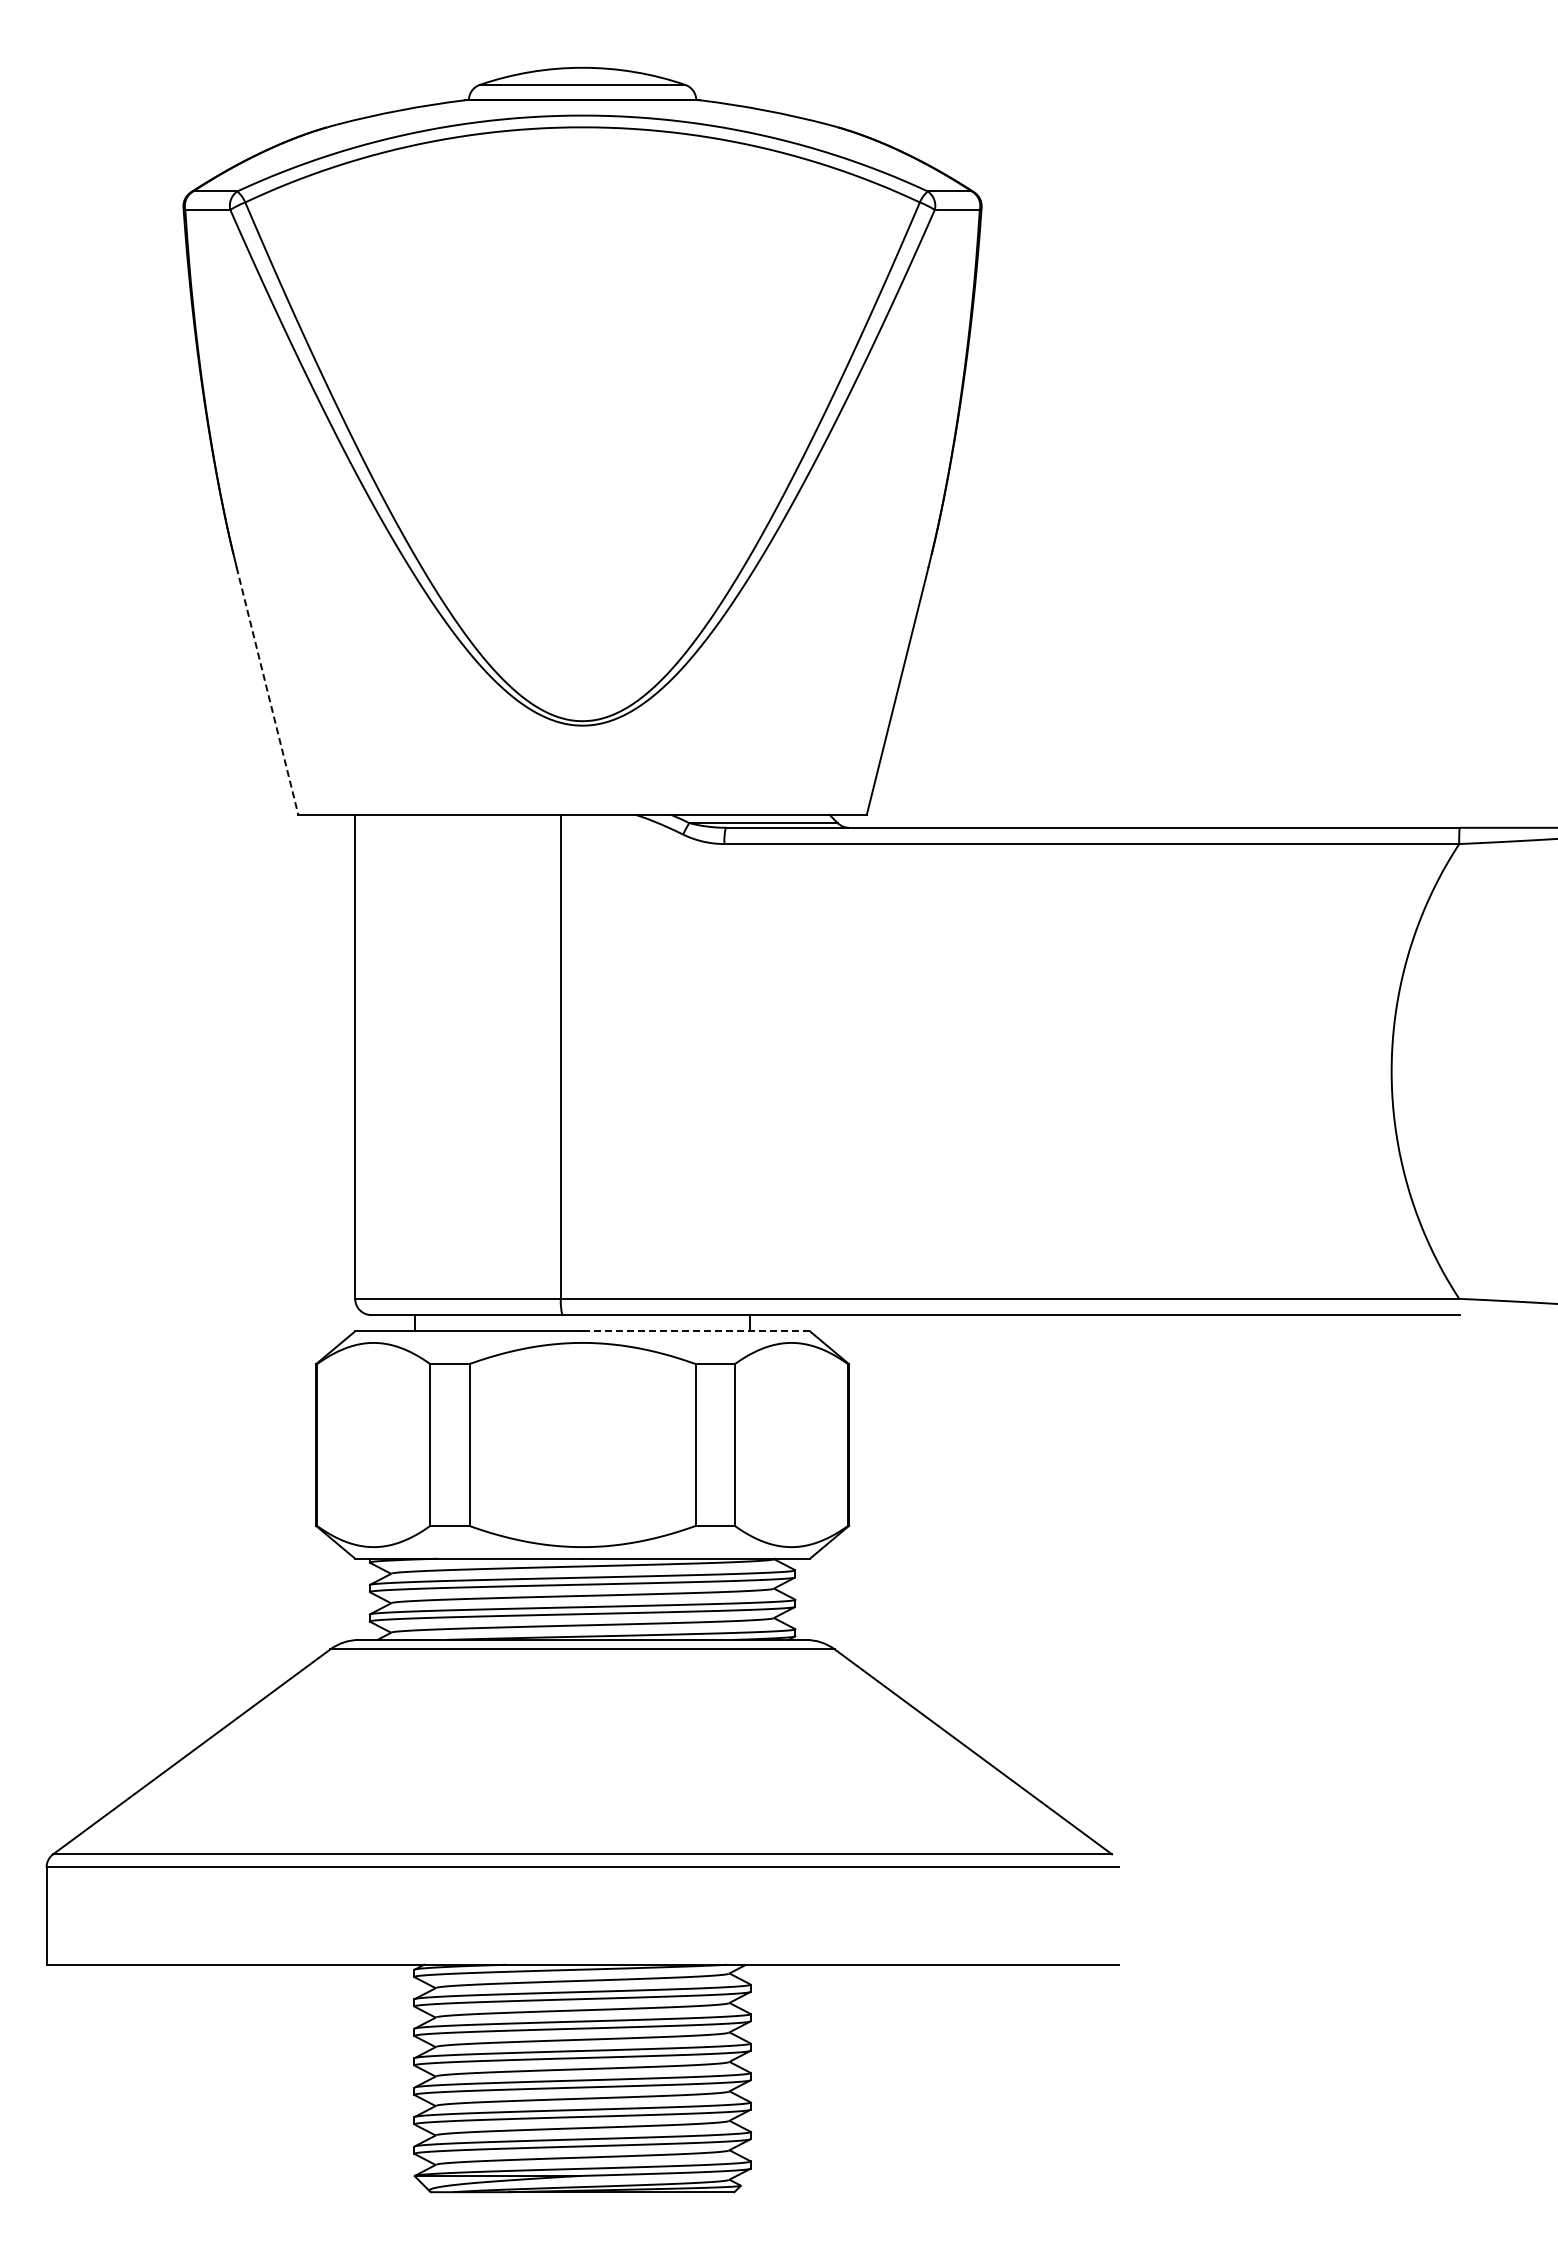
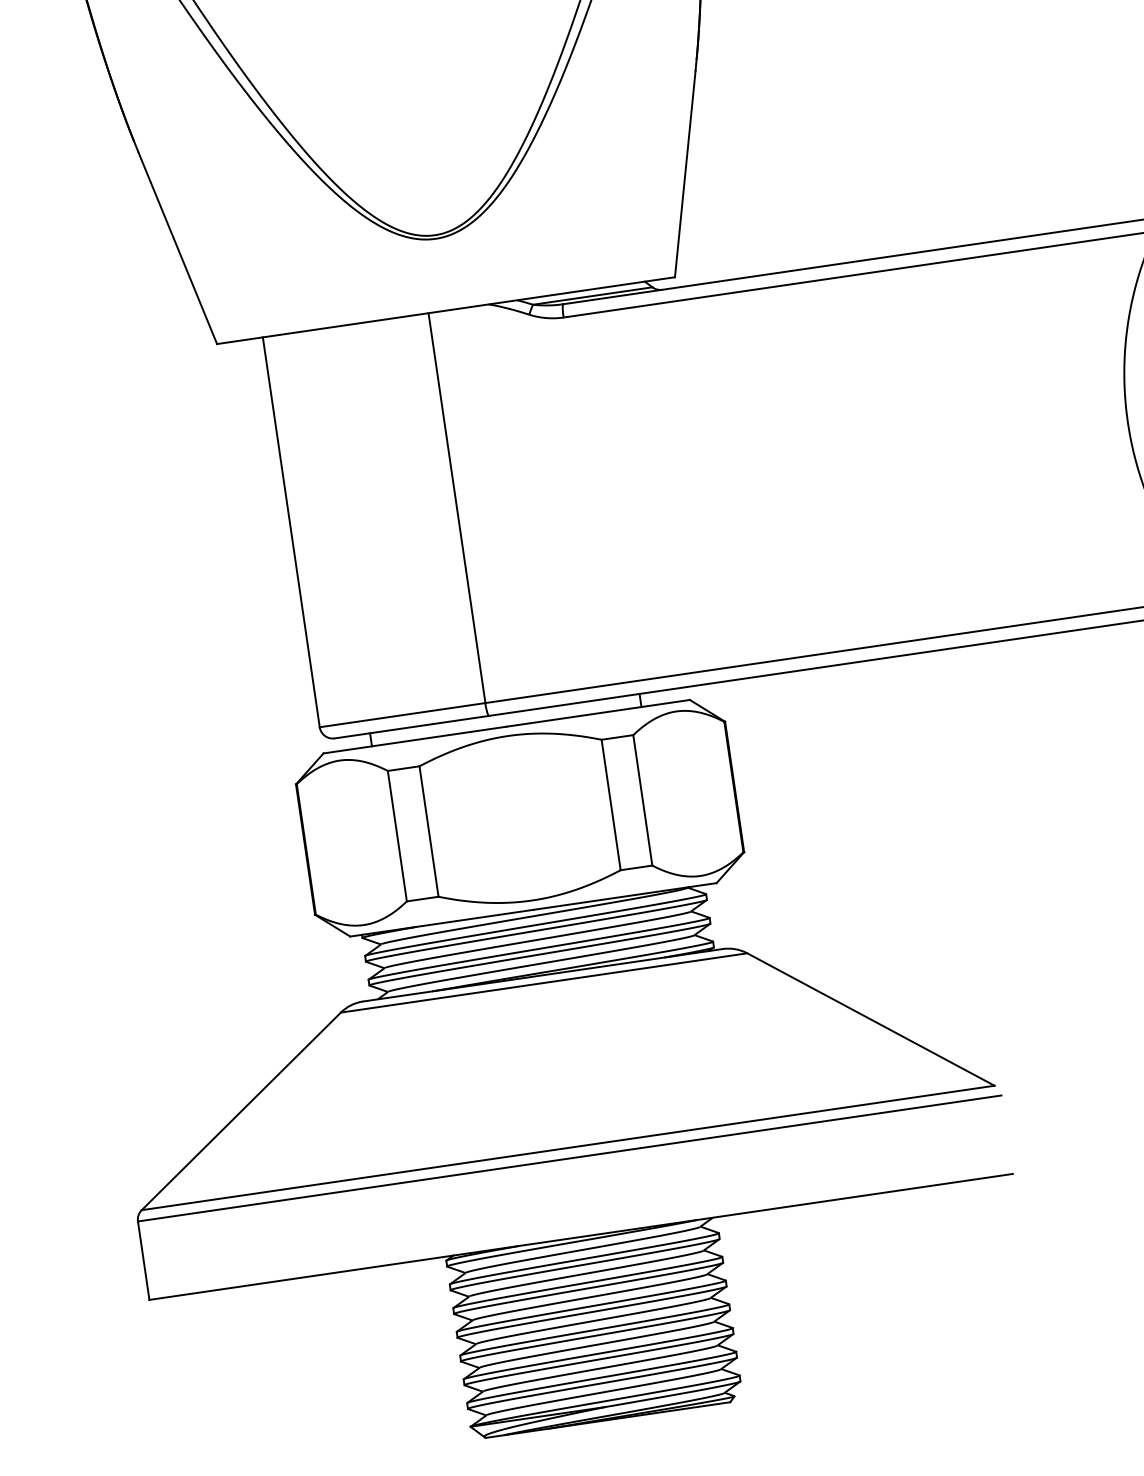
line: (267, 691) -> (177, 248), dashed -> solid
line: (696, 1331) -> (598, 713), dashed -> solid

